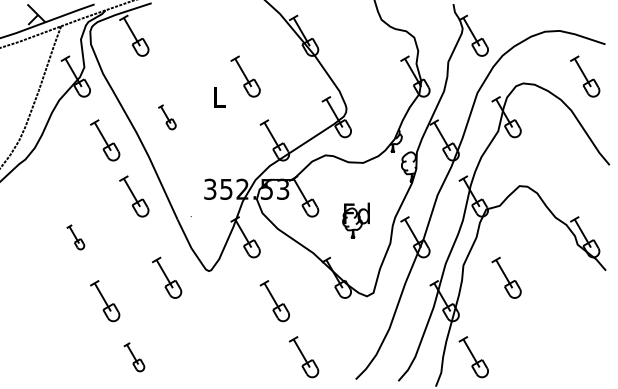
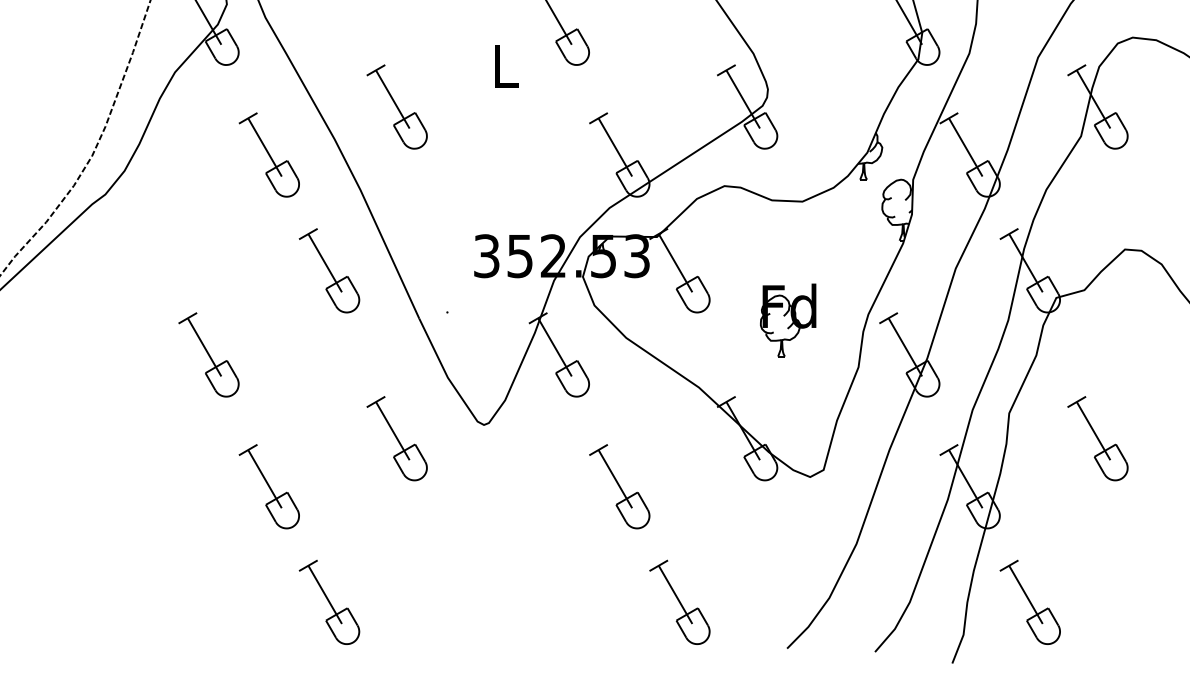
part: (167, 117) -> (398, 107), size x1.67
part: (75, 237) -> (208, 355), size x1.67
part: (134, 357) -> (330, 603), size x1.43

